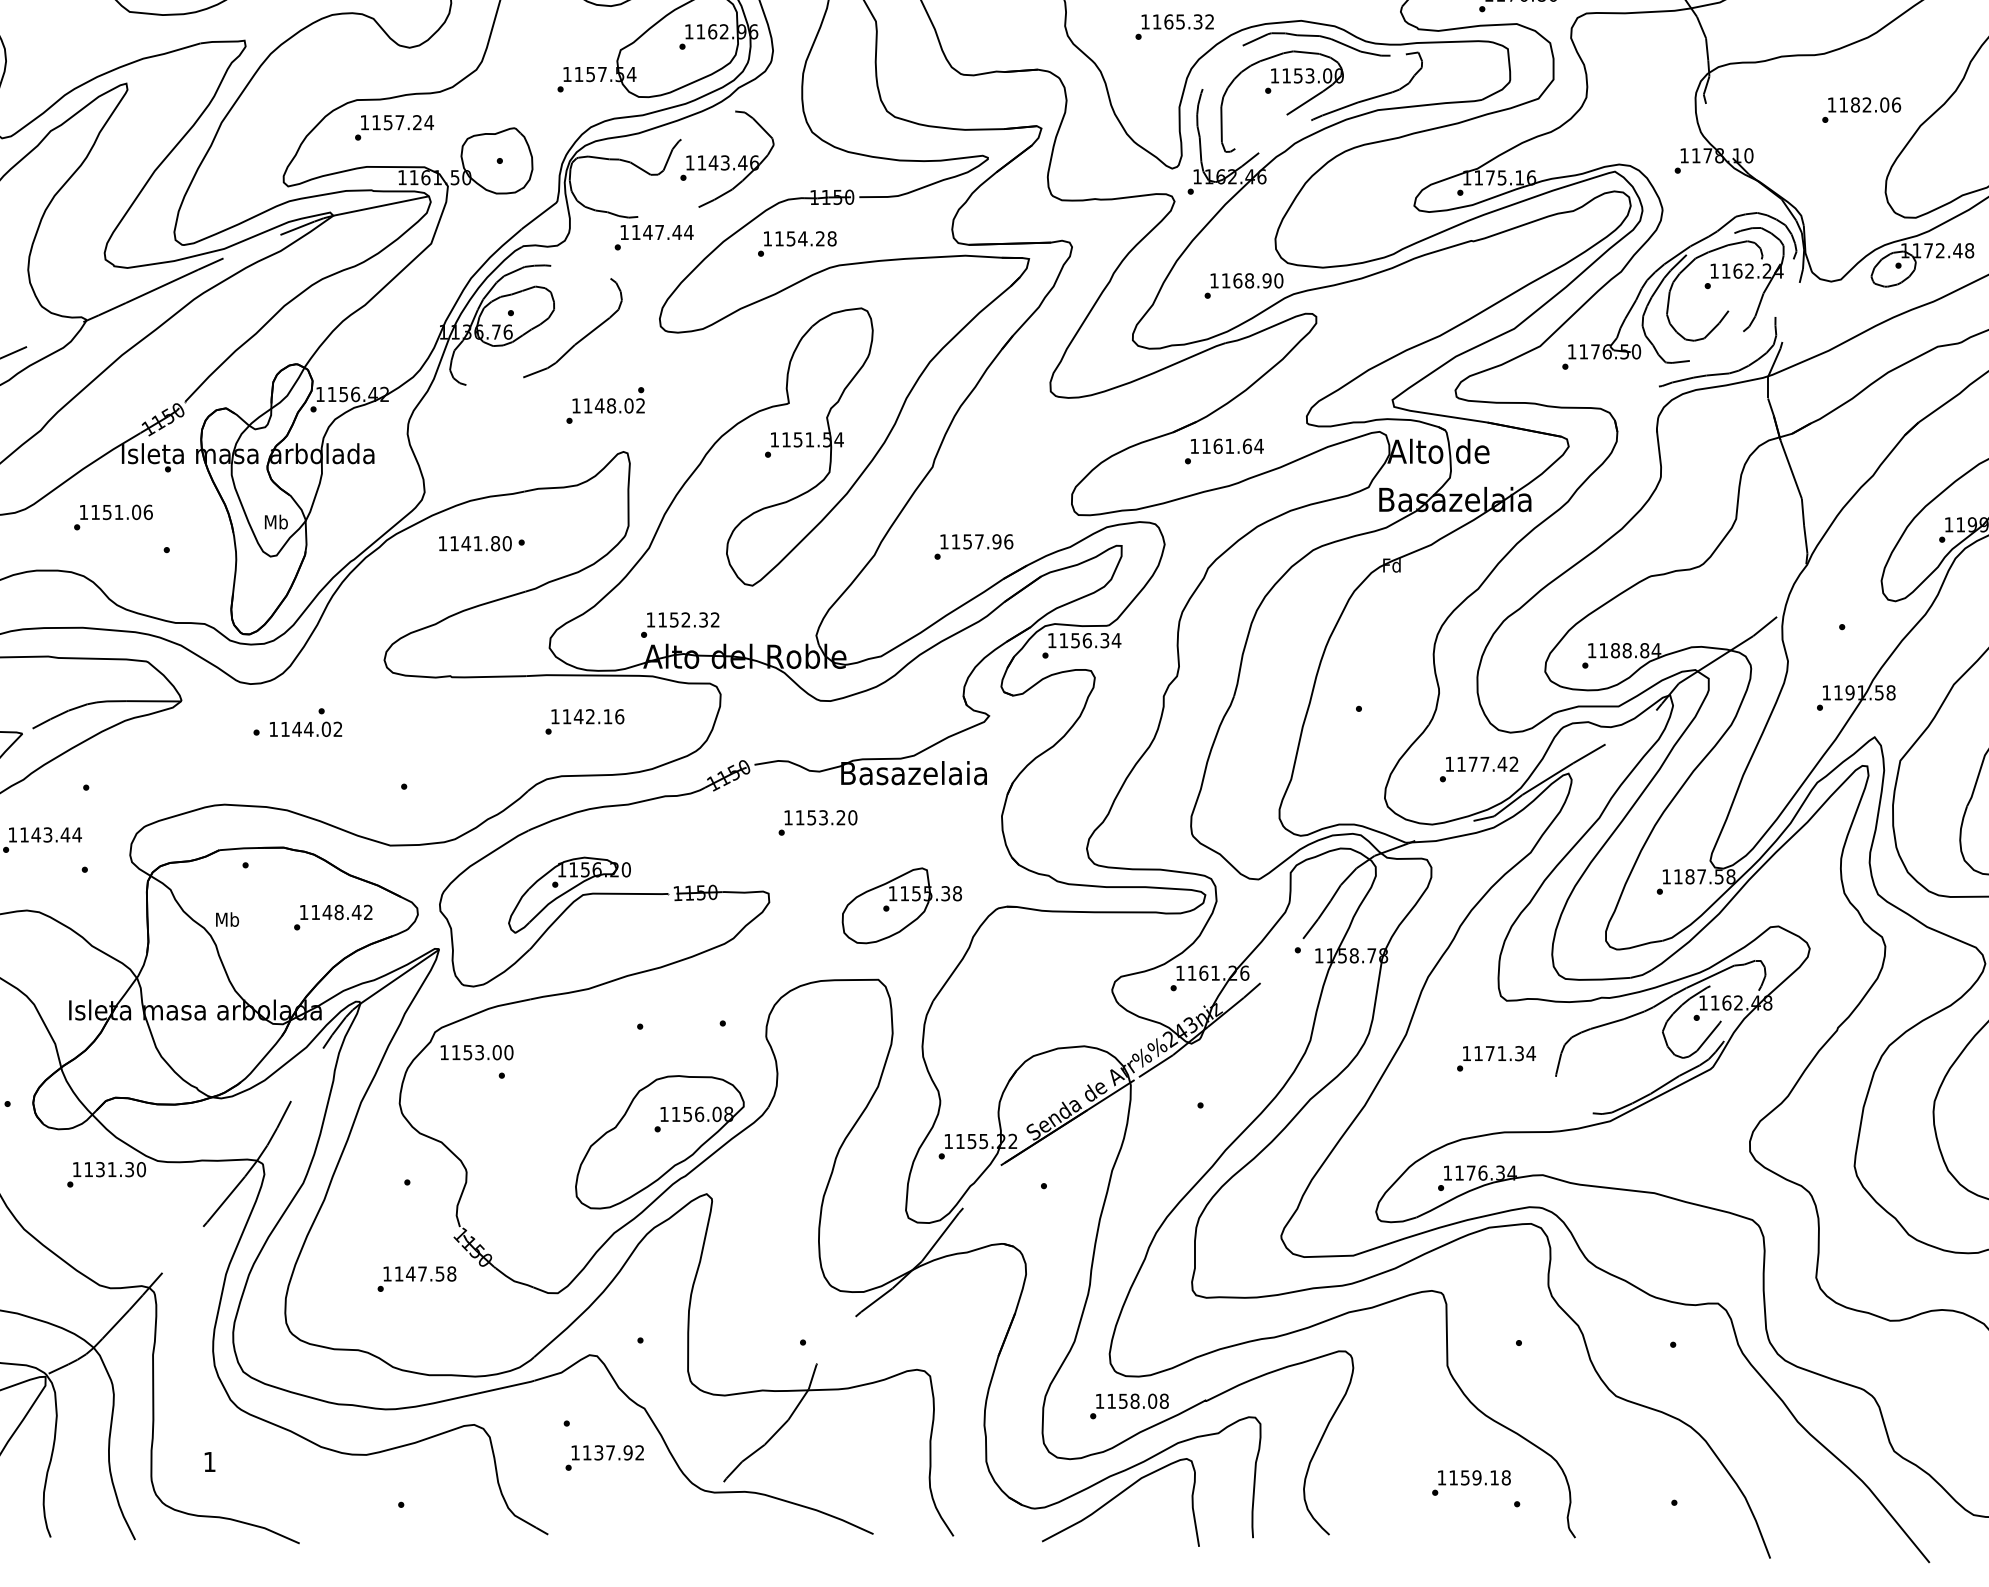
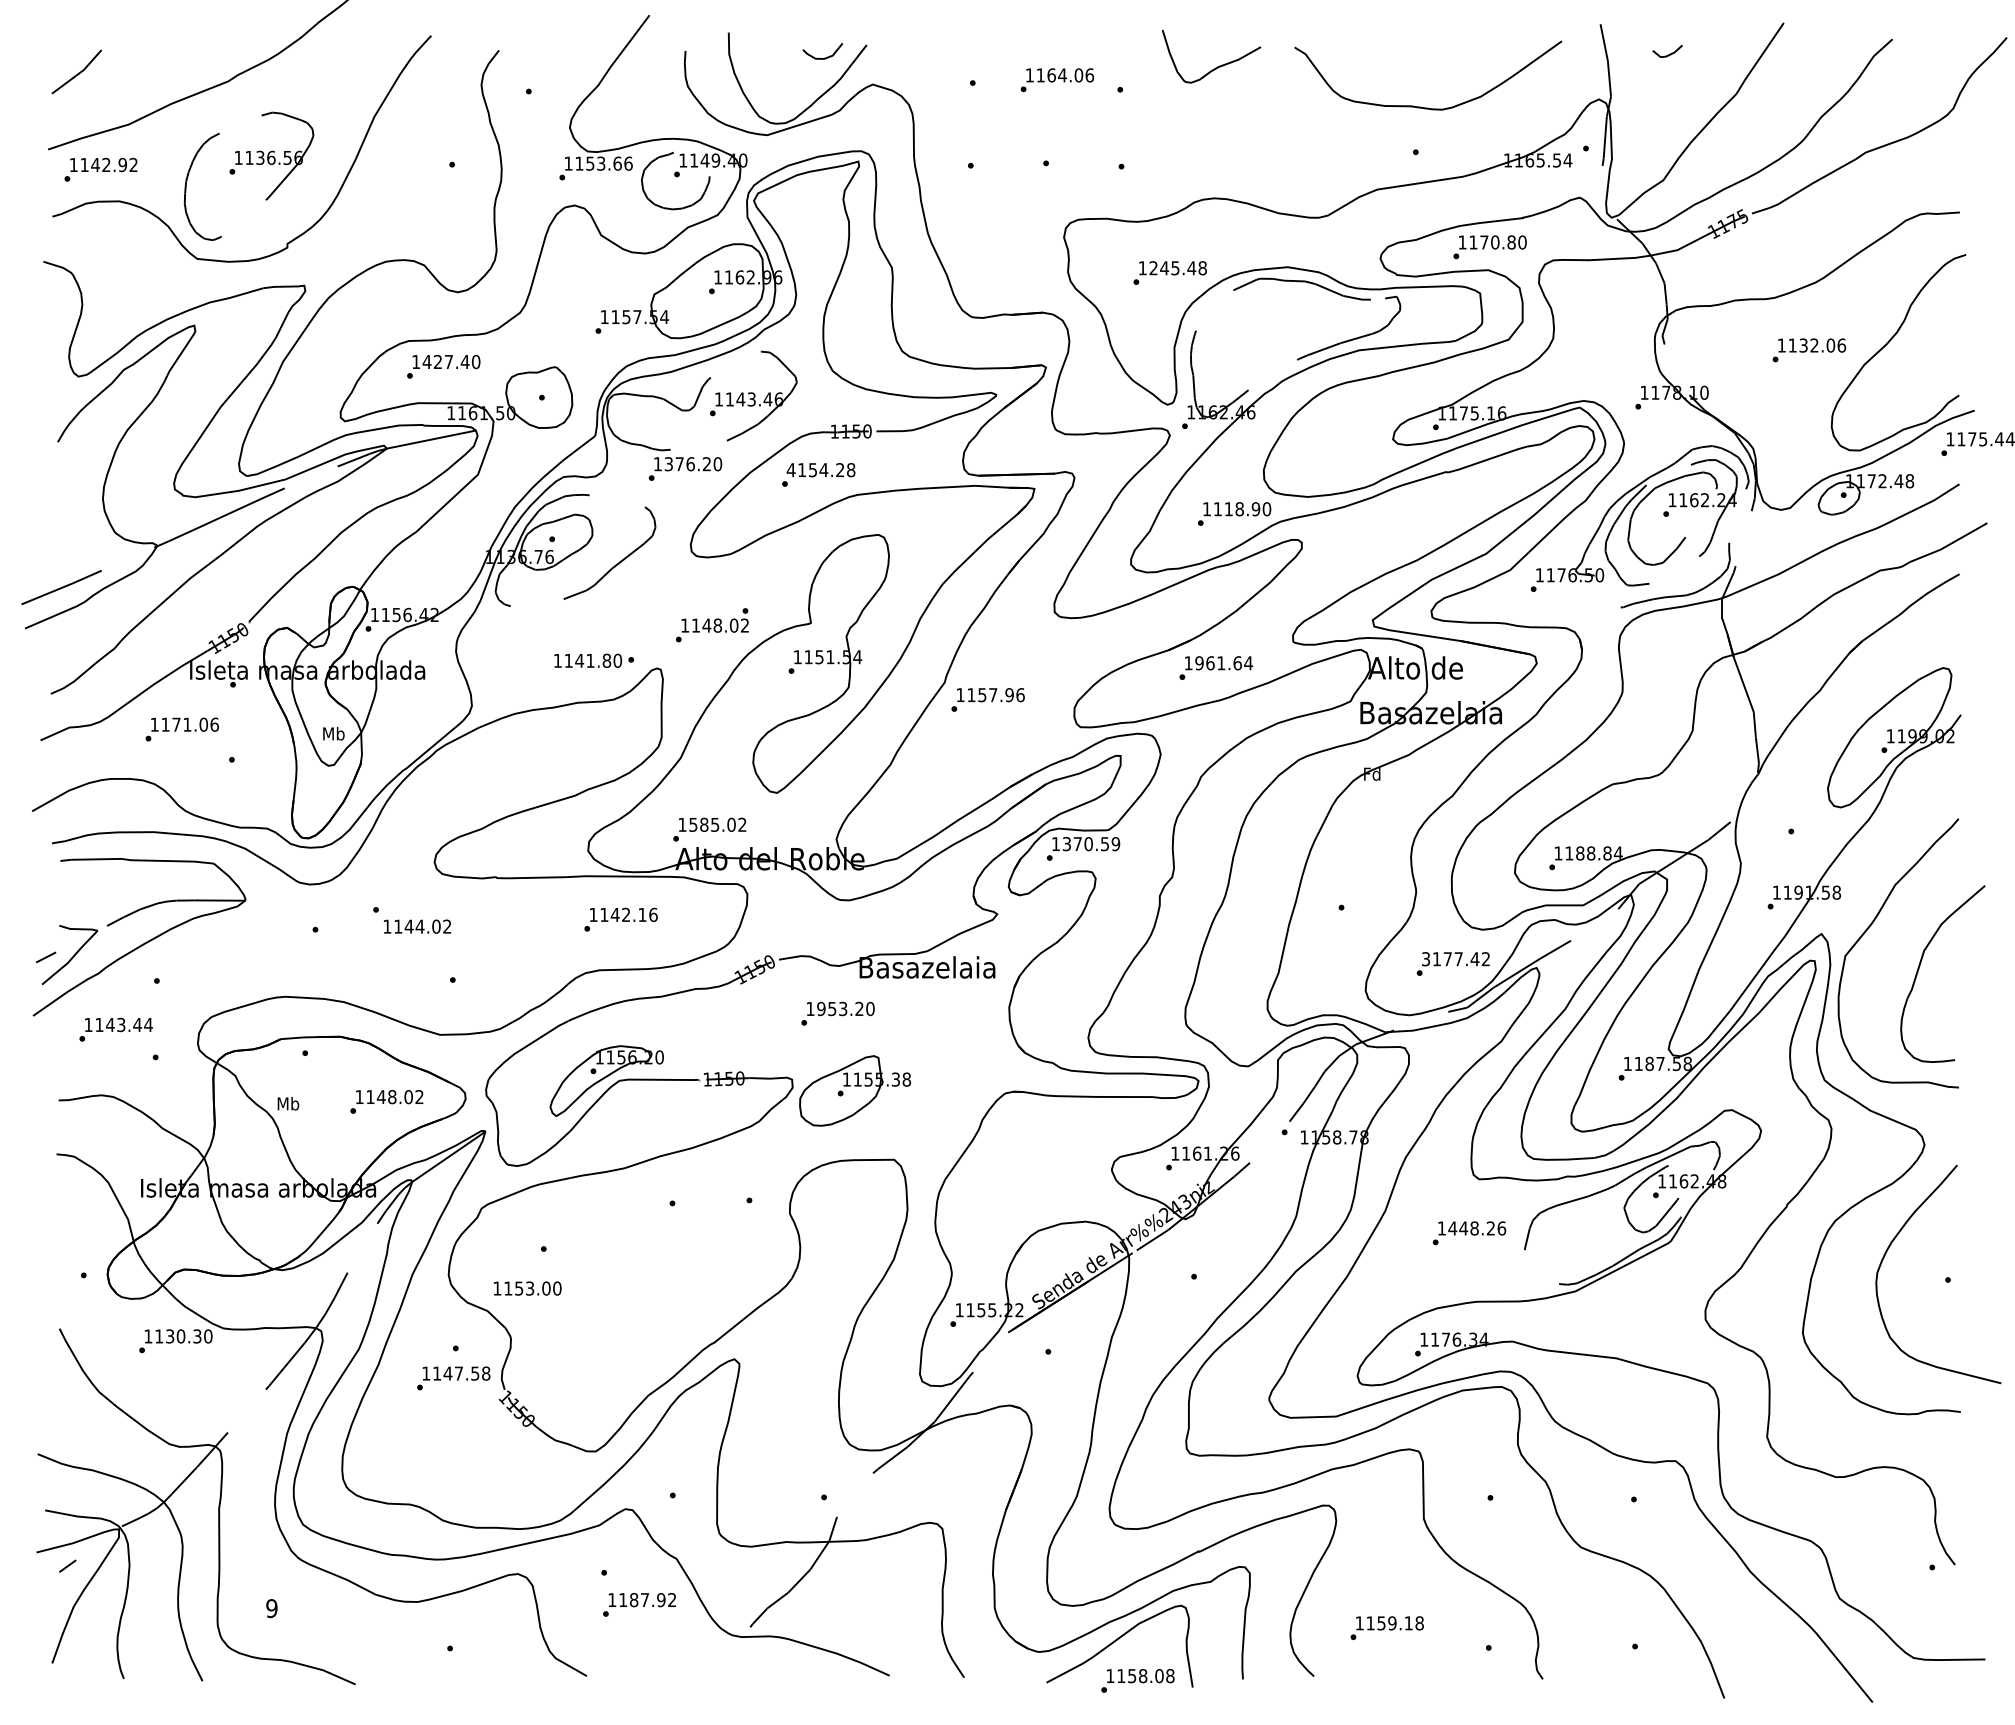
text: (1182, 22) -> (1177, 268), 1165.32 -> 1245.48
text: (1855, 104) -> (1803, 345), 1182.06 -> 1132.06
part: (1290, 111) -> (1277, 351), removed
text: (402, 122) -> (451, 361), 1157.24 -> 1427.40
text: (662, 232) -> (693, 464), 1147.44 -> 1376.20
text: (766, 238) -> (790, 469), 1154.28 -> 4154.28
text: (1237, 281) -> (1228, 509), 1168.90 -> 1118.90
text: (605, 405) -> (712, 625), moved
text: (1206, 446) -> (1199, 663), 1161.64 -> 1961.64
text: (107, 512) -> (176, 724), 1151.06 -> 1171.06
text: (481, 543) -> (593, 660), moved
text: (973, 546) -> (987, 699), moved
text: (683, 619) -> (712, 824), 1152.32 -> 1585.02
text: (1090, 641) -> (1091, 844), 1156.34 -> 1370.59
text: (304, 729) -> (416, 926), moved
text: (1450, 764) -> (1426, 959), 1177.42 -> 3177.42
text: (800, 817) -> (821, 1008), 1153.20 -> 1953.20
part: (902, 905) -> (855, 1090), moved
text: (356, 912) -> (408, 1097), 1148.42 -> 1148.02
text: (476, 1052) -> (527, 1288), moved
text: (1505, 1053) -> (1477, 1228), 1171.34 -> 1448.26
part: (659, 1141) -> (690, 1310), removed
text: (111, 1169) -> (180, 1336), 1131.30 -> 1130.30
text: (416, 1279) -> (453, 1378), moved
text: (1129, 1406) -> (1137, 1680), moved
text: (598, 1453) -> (633, 1600), 1137.92 -> 1187.92
text: (209, 1461) -> (271, 1608), 1 -> 9
text: (1470, 1482) -> (1386, 1627), moved

